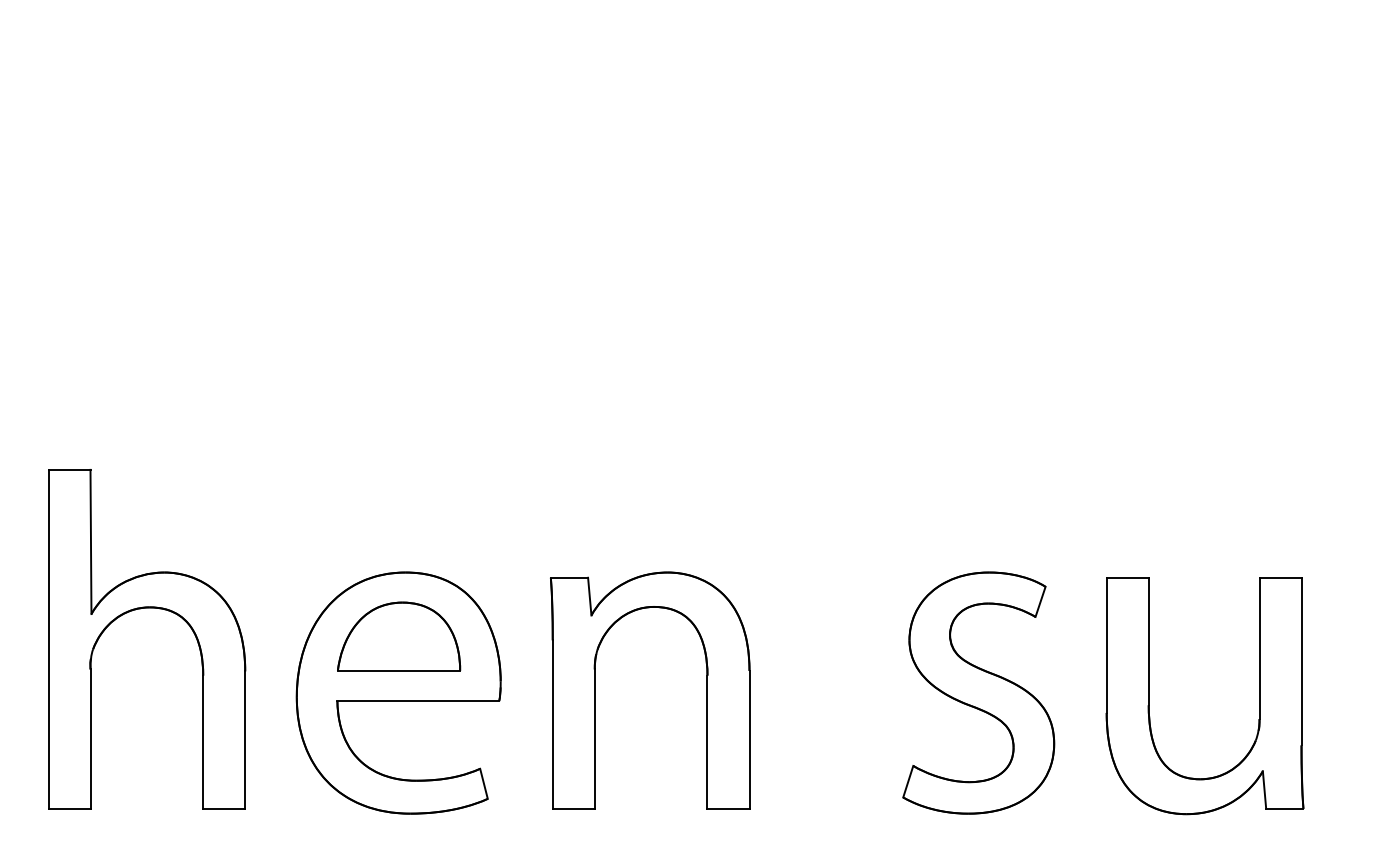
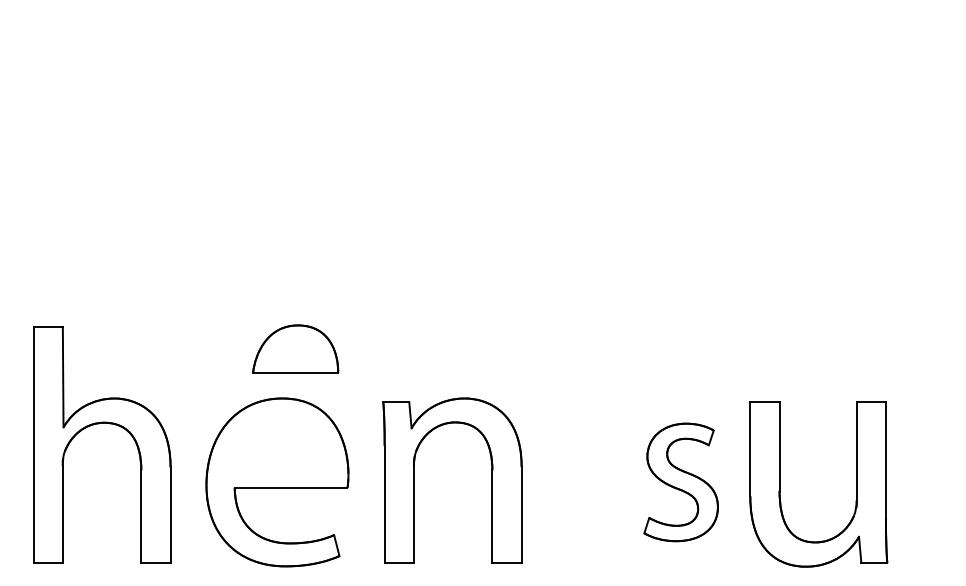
part: (398, 635) -> (295, 348), moved
part: (977, 693) -> (680, 482), size x0.7
part: (1150, 696) -> (780, 484), moved

